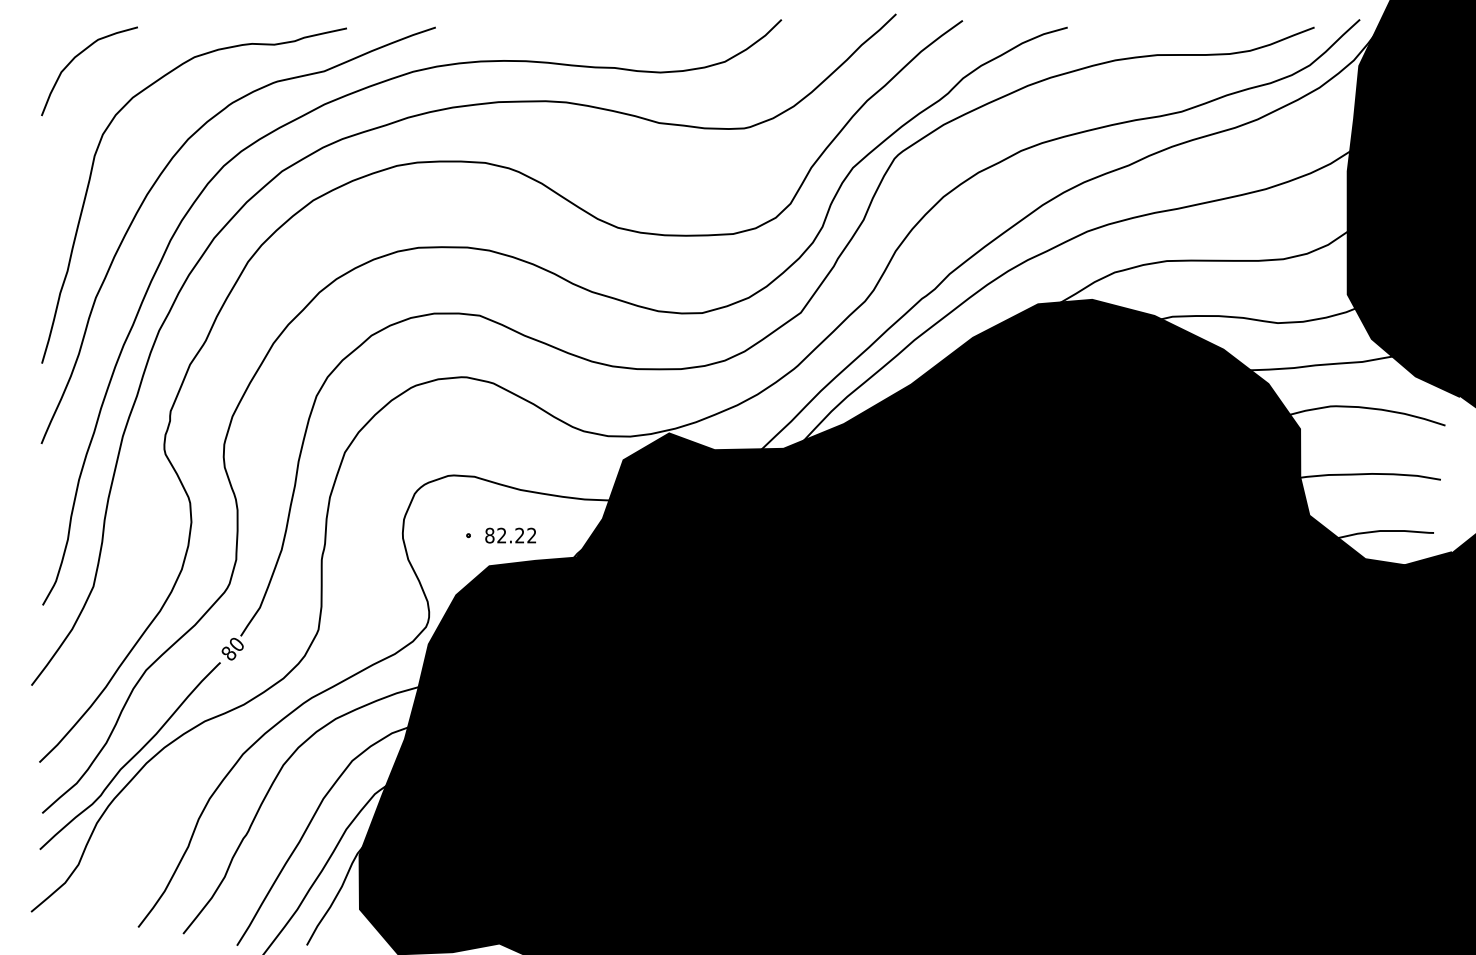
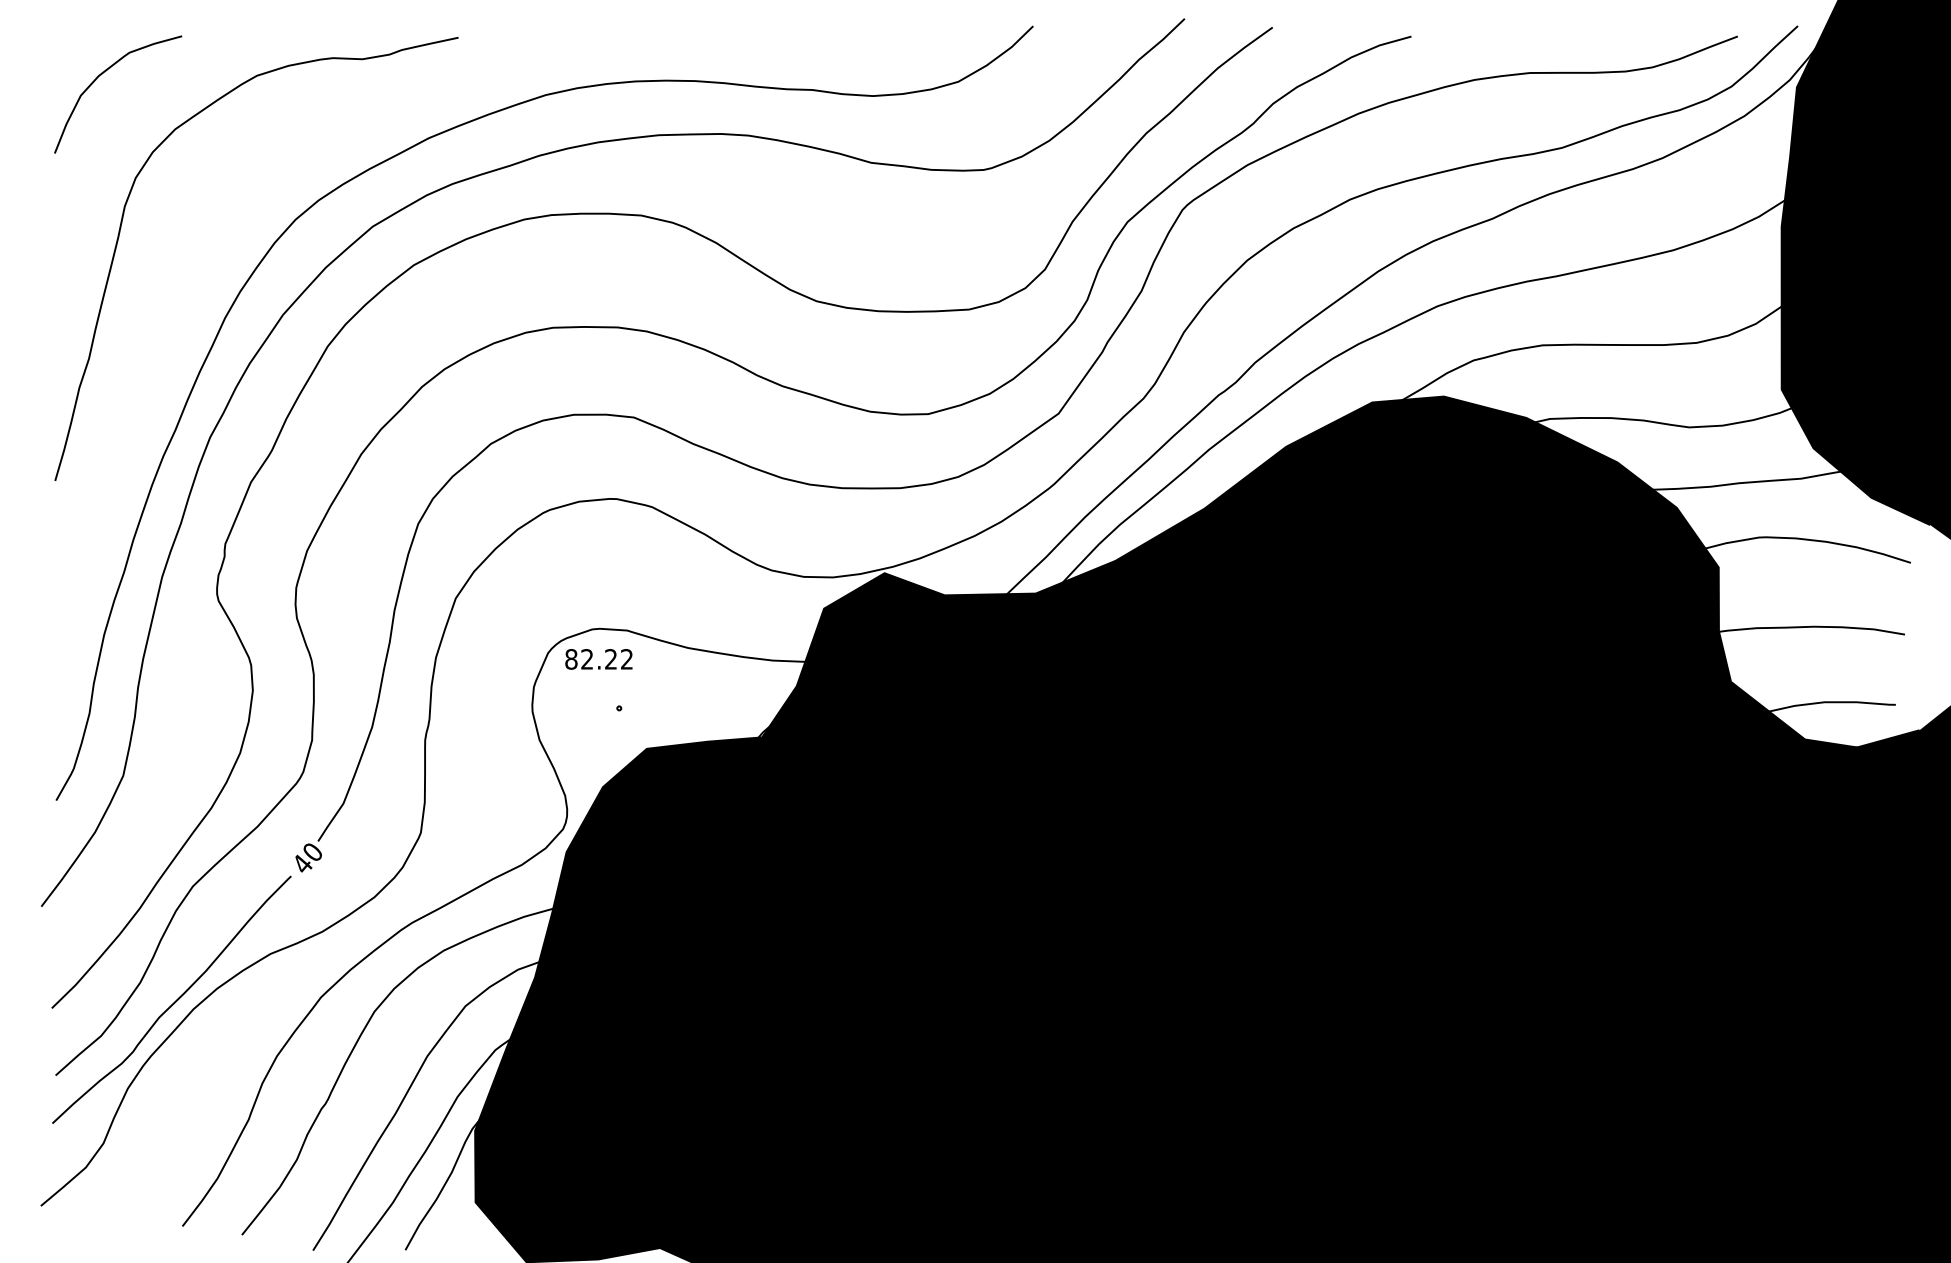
curve: (156, 182) -> (206, 241), removed
text: (510, 535) -> (598, 659), moved
text: (229, 652) -> (302, 863), 80 -> 40

